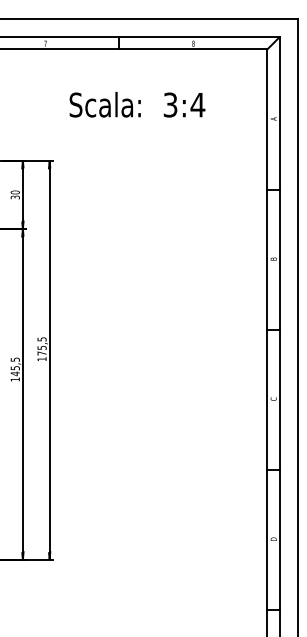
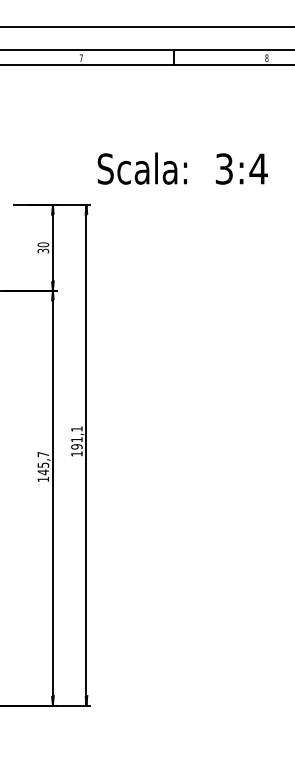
text: (137, 104) -> (182, 168), moved
text: (41, 346) -> (76, 438), 175,5 -> 191,1
text: (15, 359) -> (43, 454), 145,5 -> 145,7

